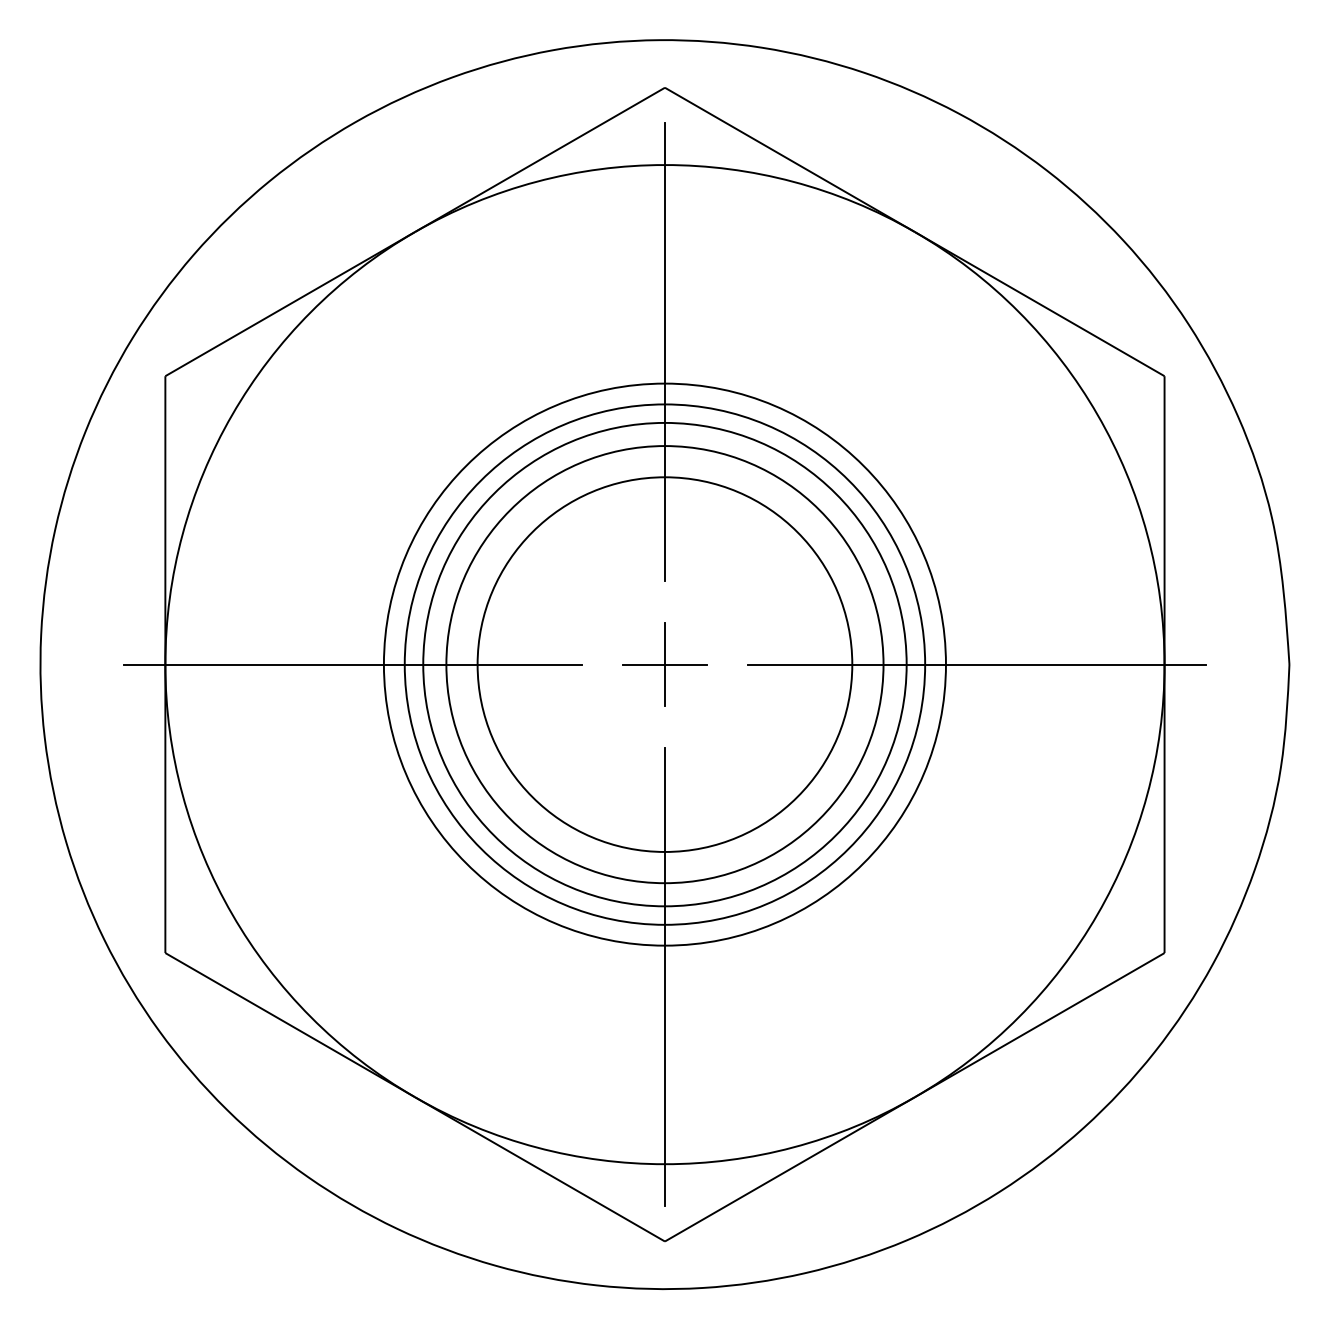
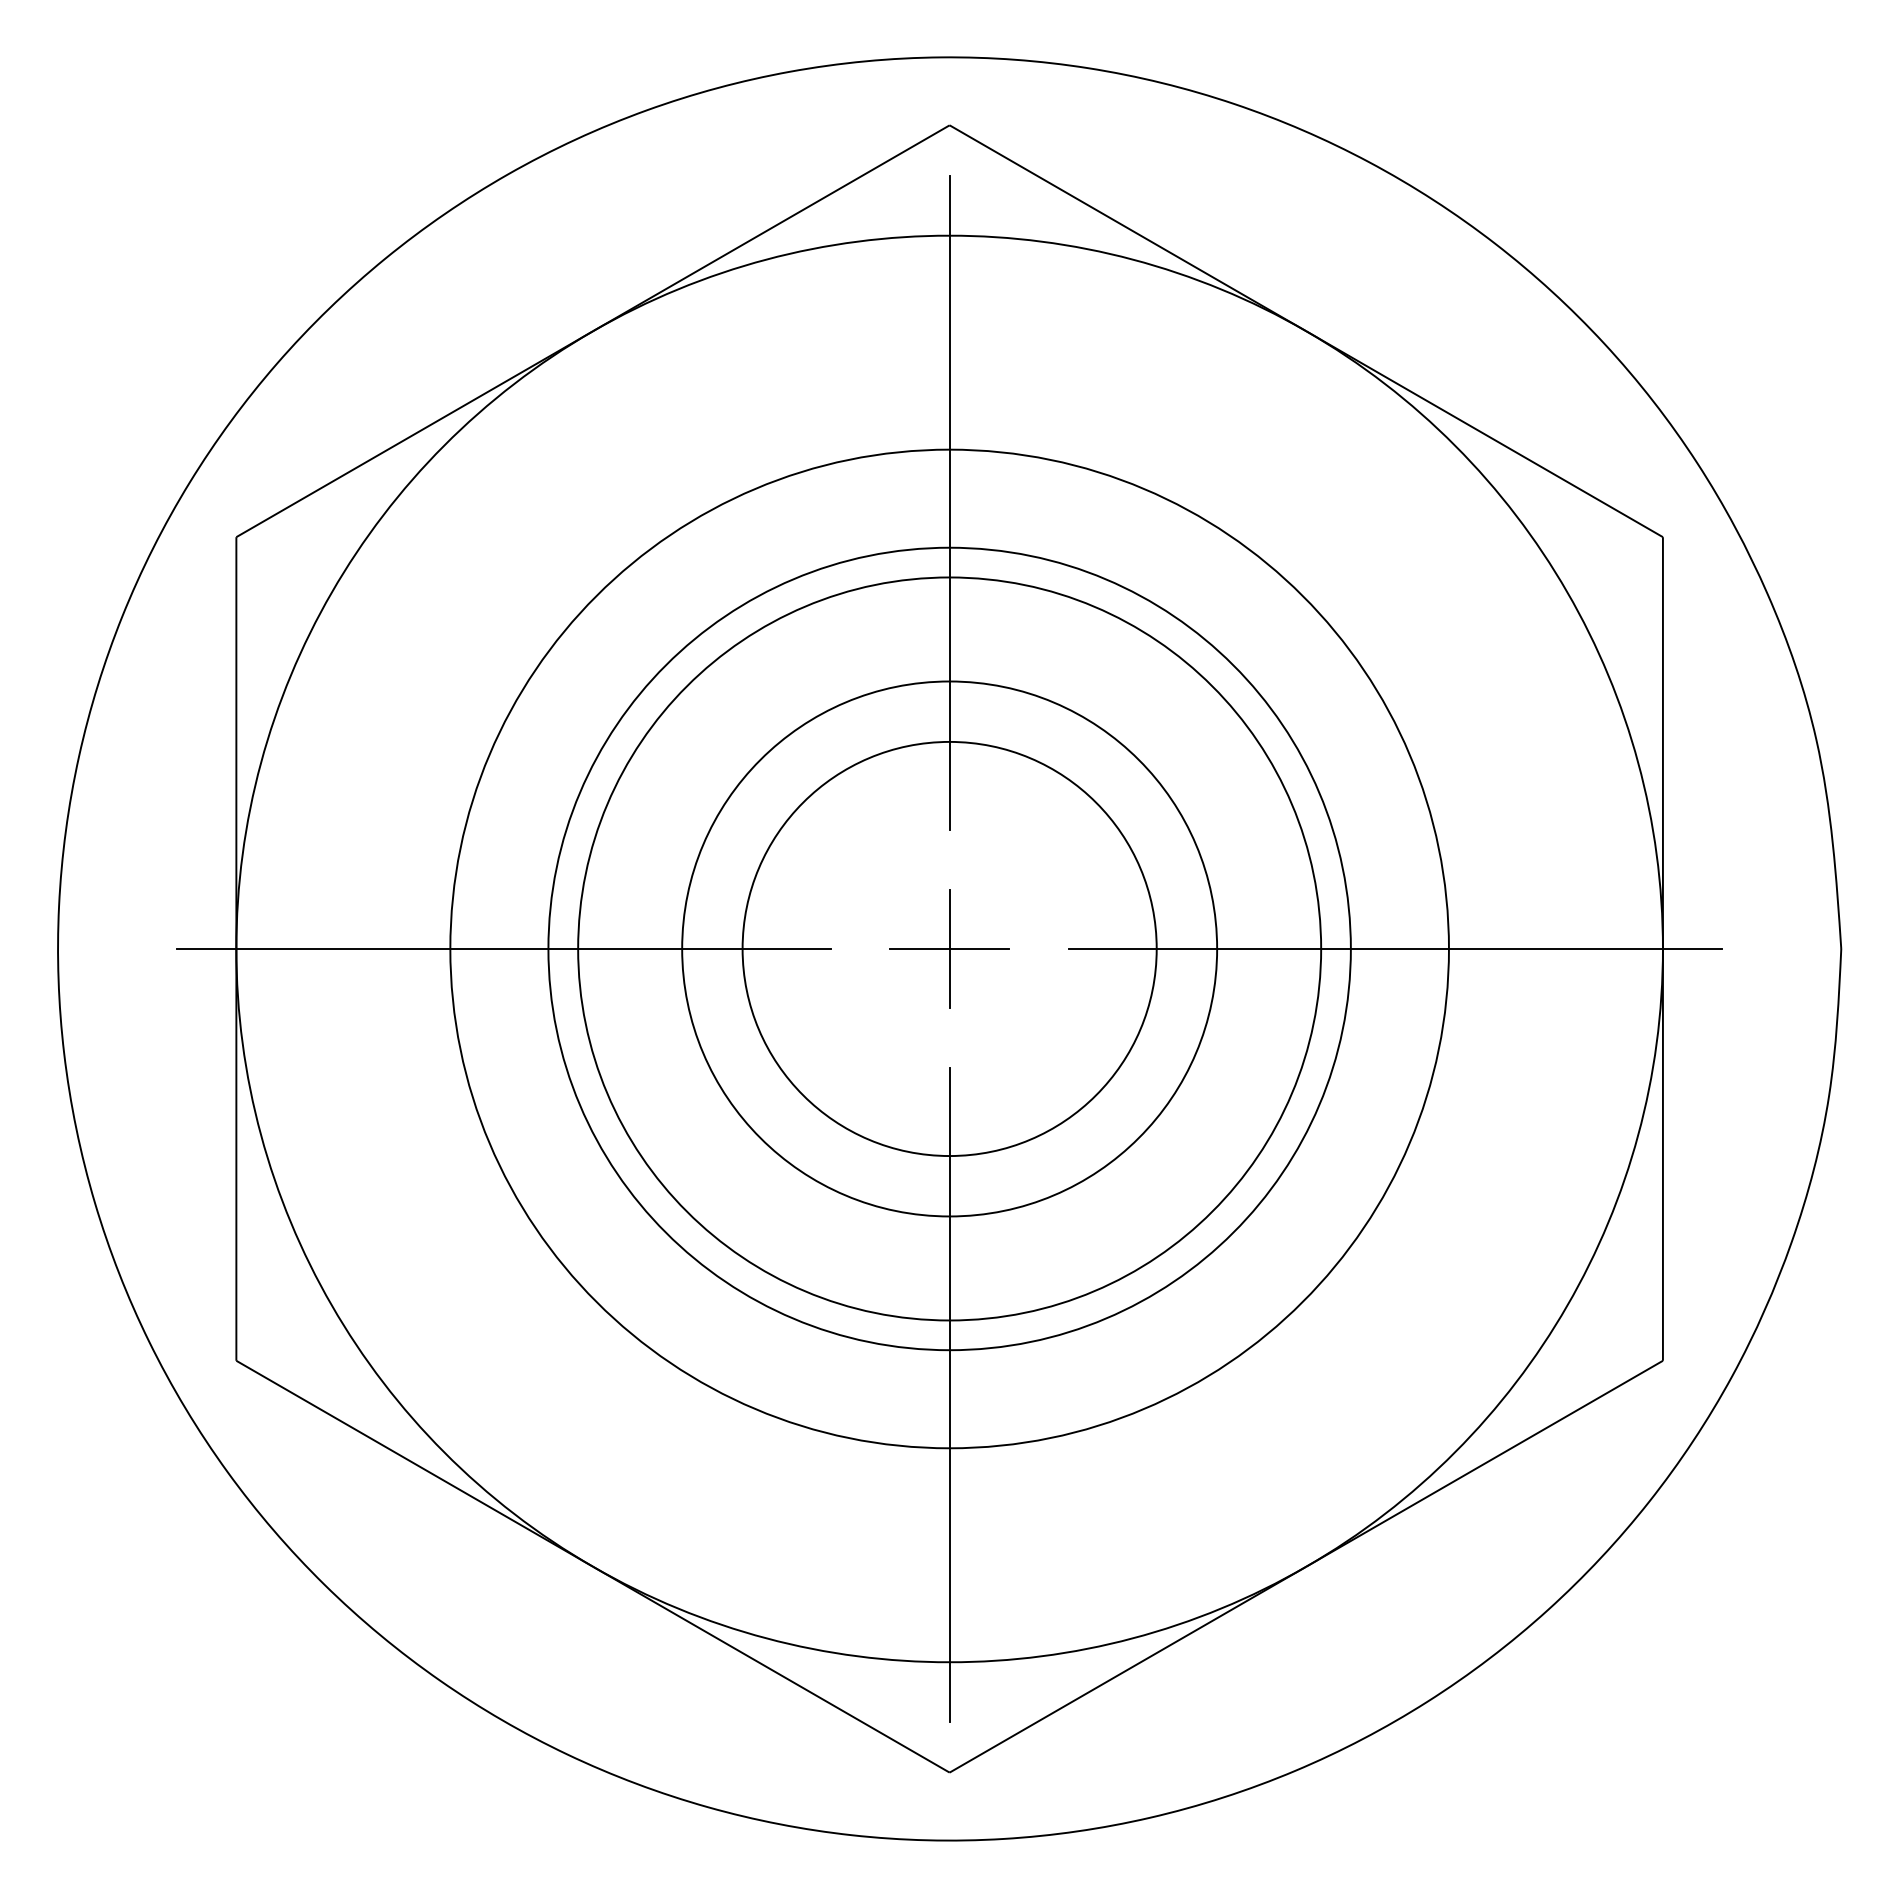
circle: (664, 664) -> (949, 948), size x0.6
circle: (664, 664) -> (949, 948), size x1.6

